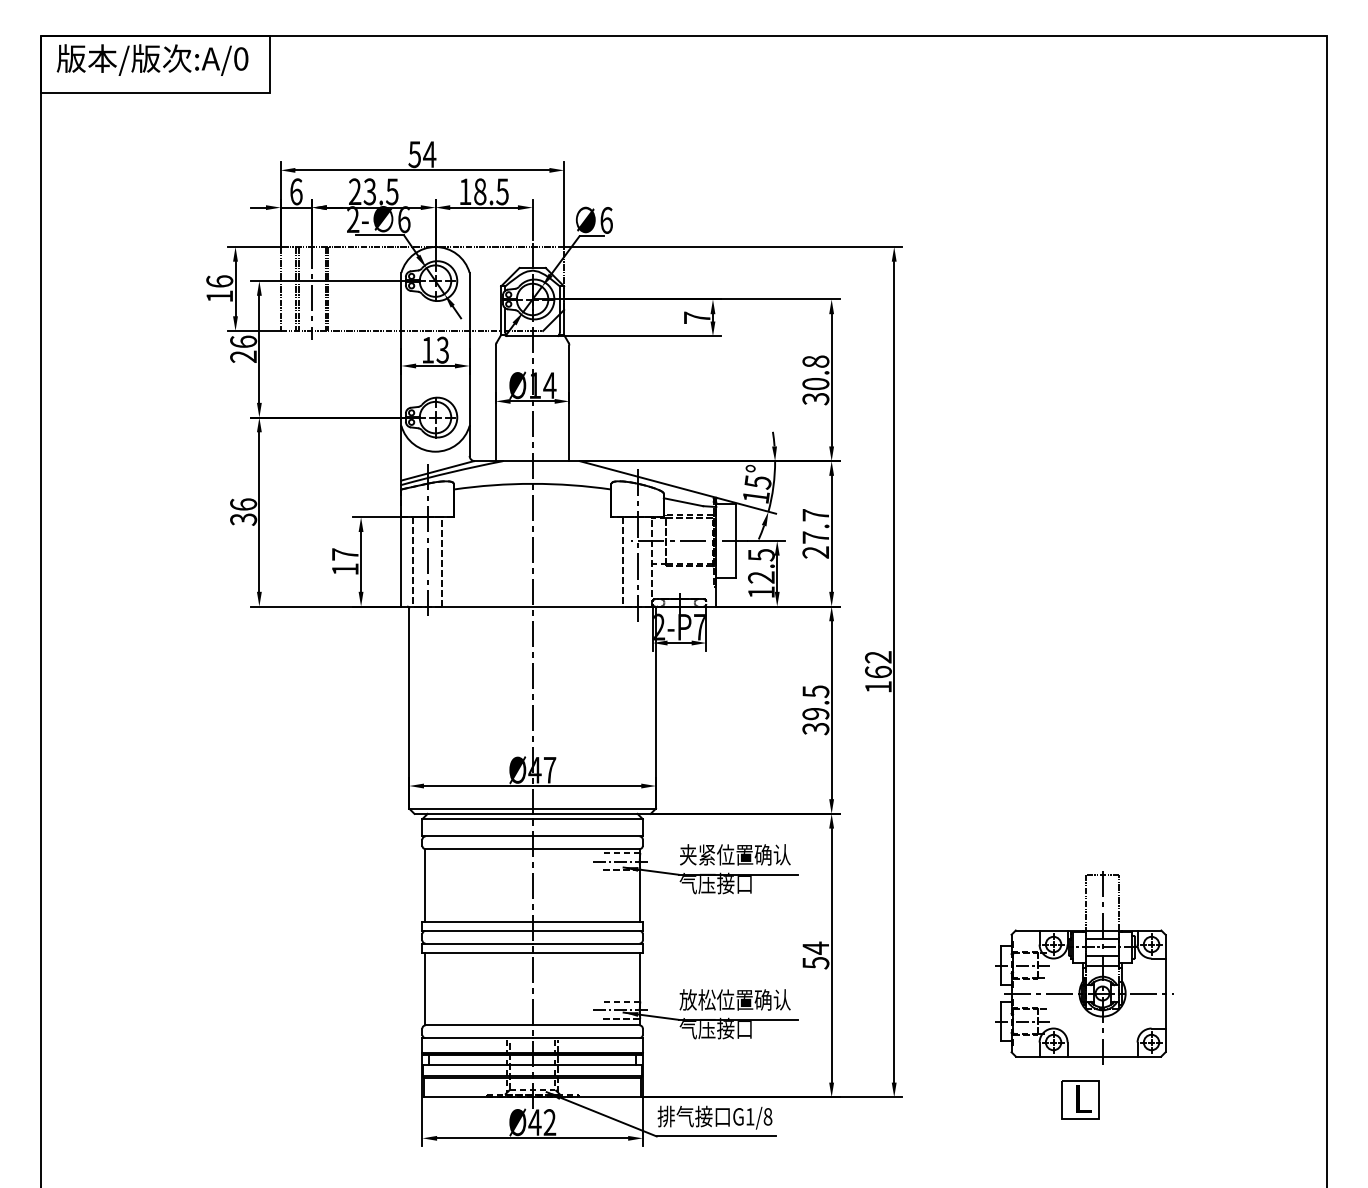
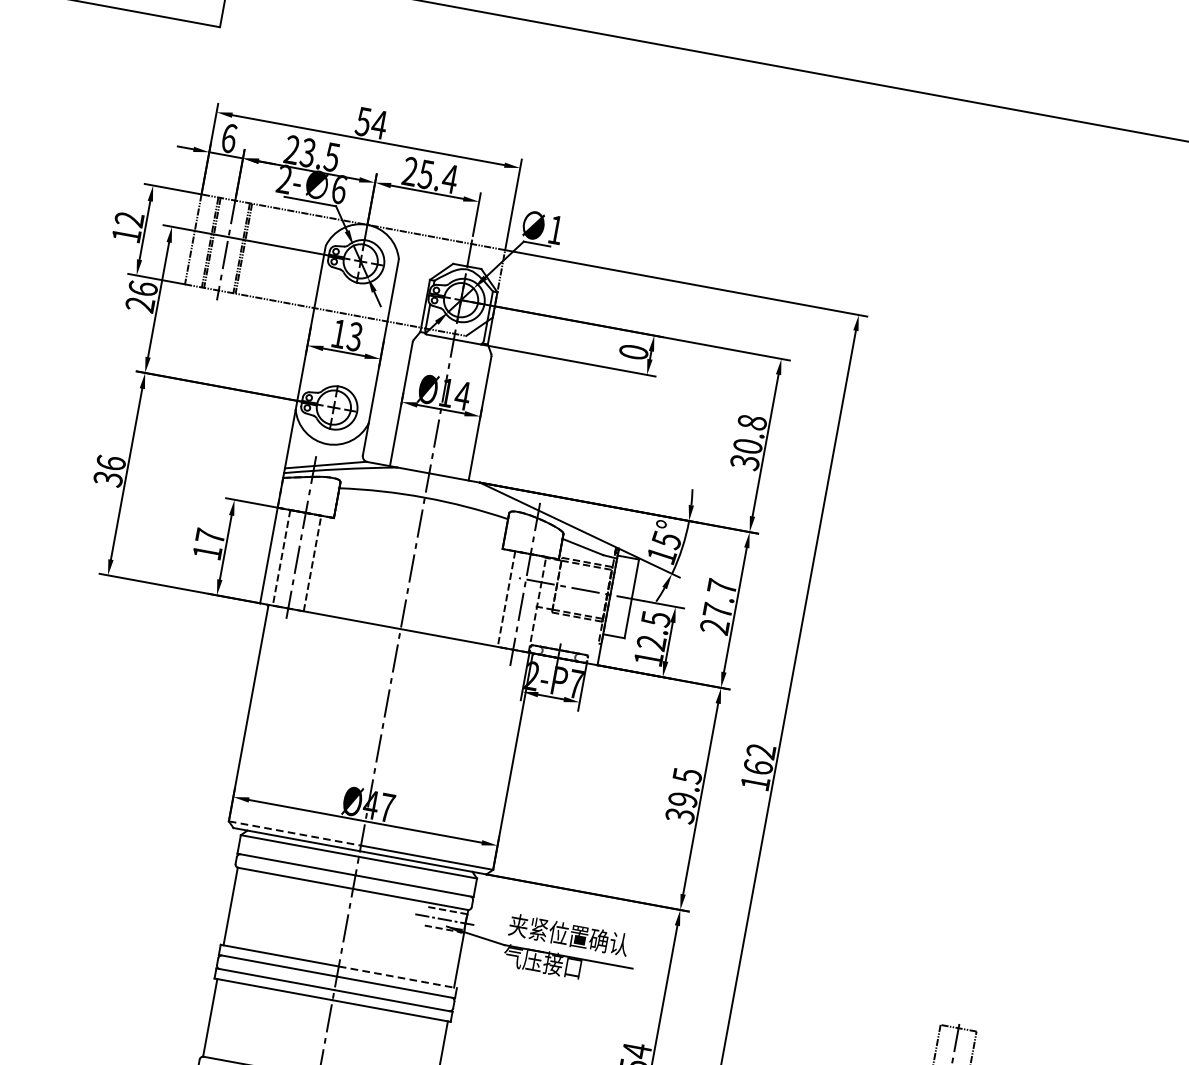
text: (484, 191) -> (430, 175), 18.5 -> 25.4
text: (606, 220) -> (555, 230), 6 -> 1
text: (219, 281) -> (129, 219), 16 -> 12
text: (696, 317) -> (633, 351), 7 -> 0
line: (470, 808) -> (294, 833), solid -> dashed
line: (588, 921) -> (398, 977), solid -> dashed

